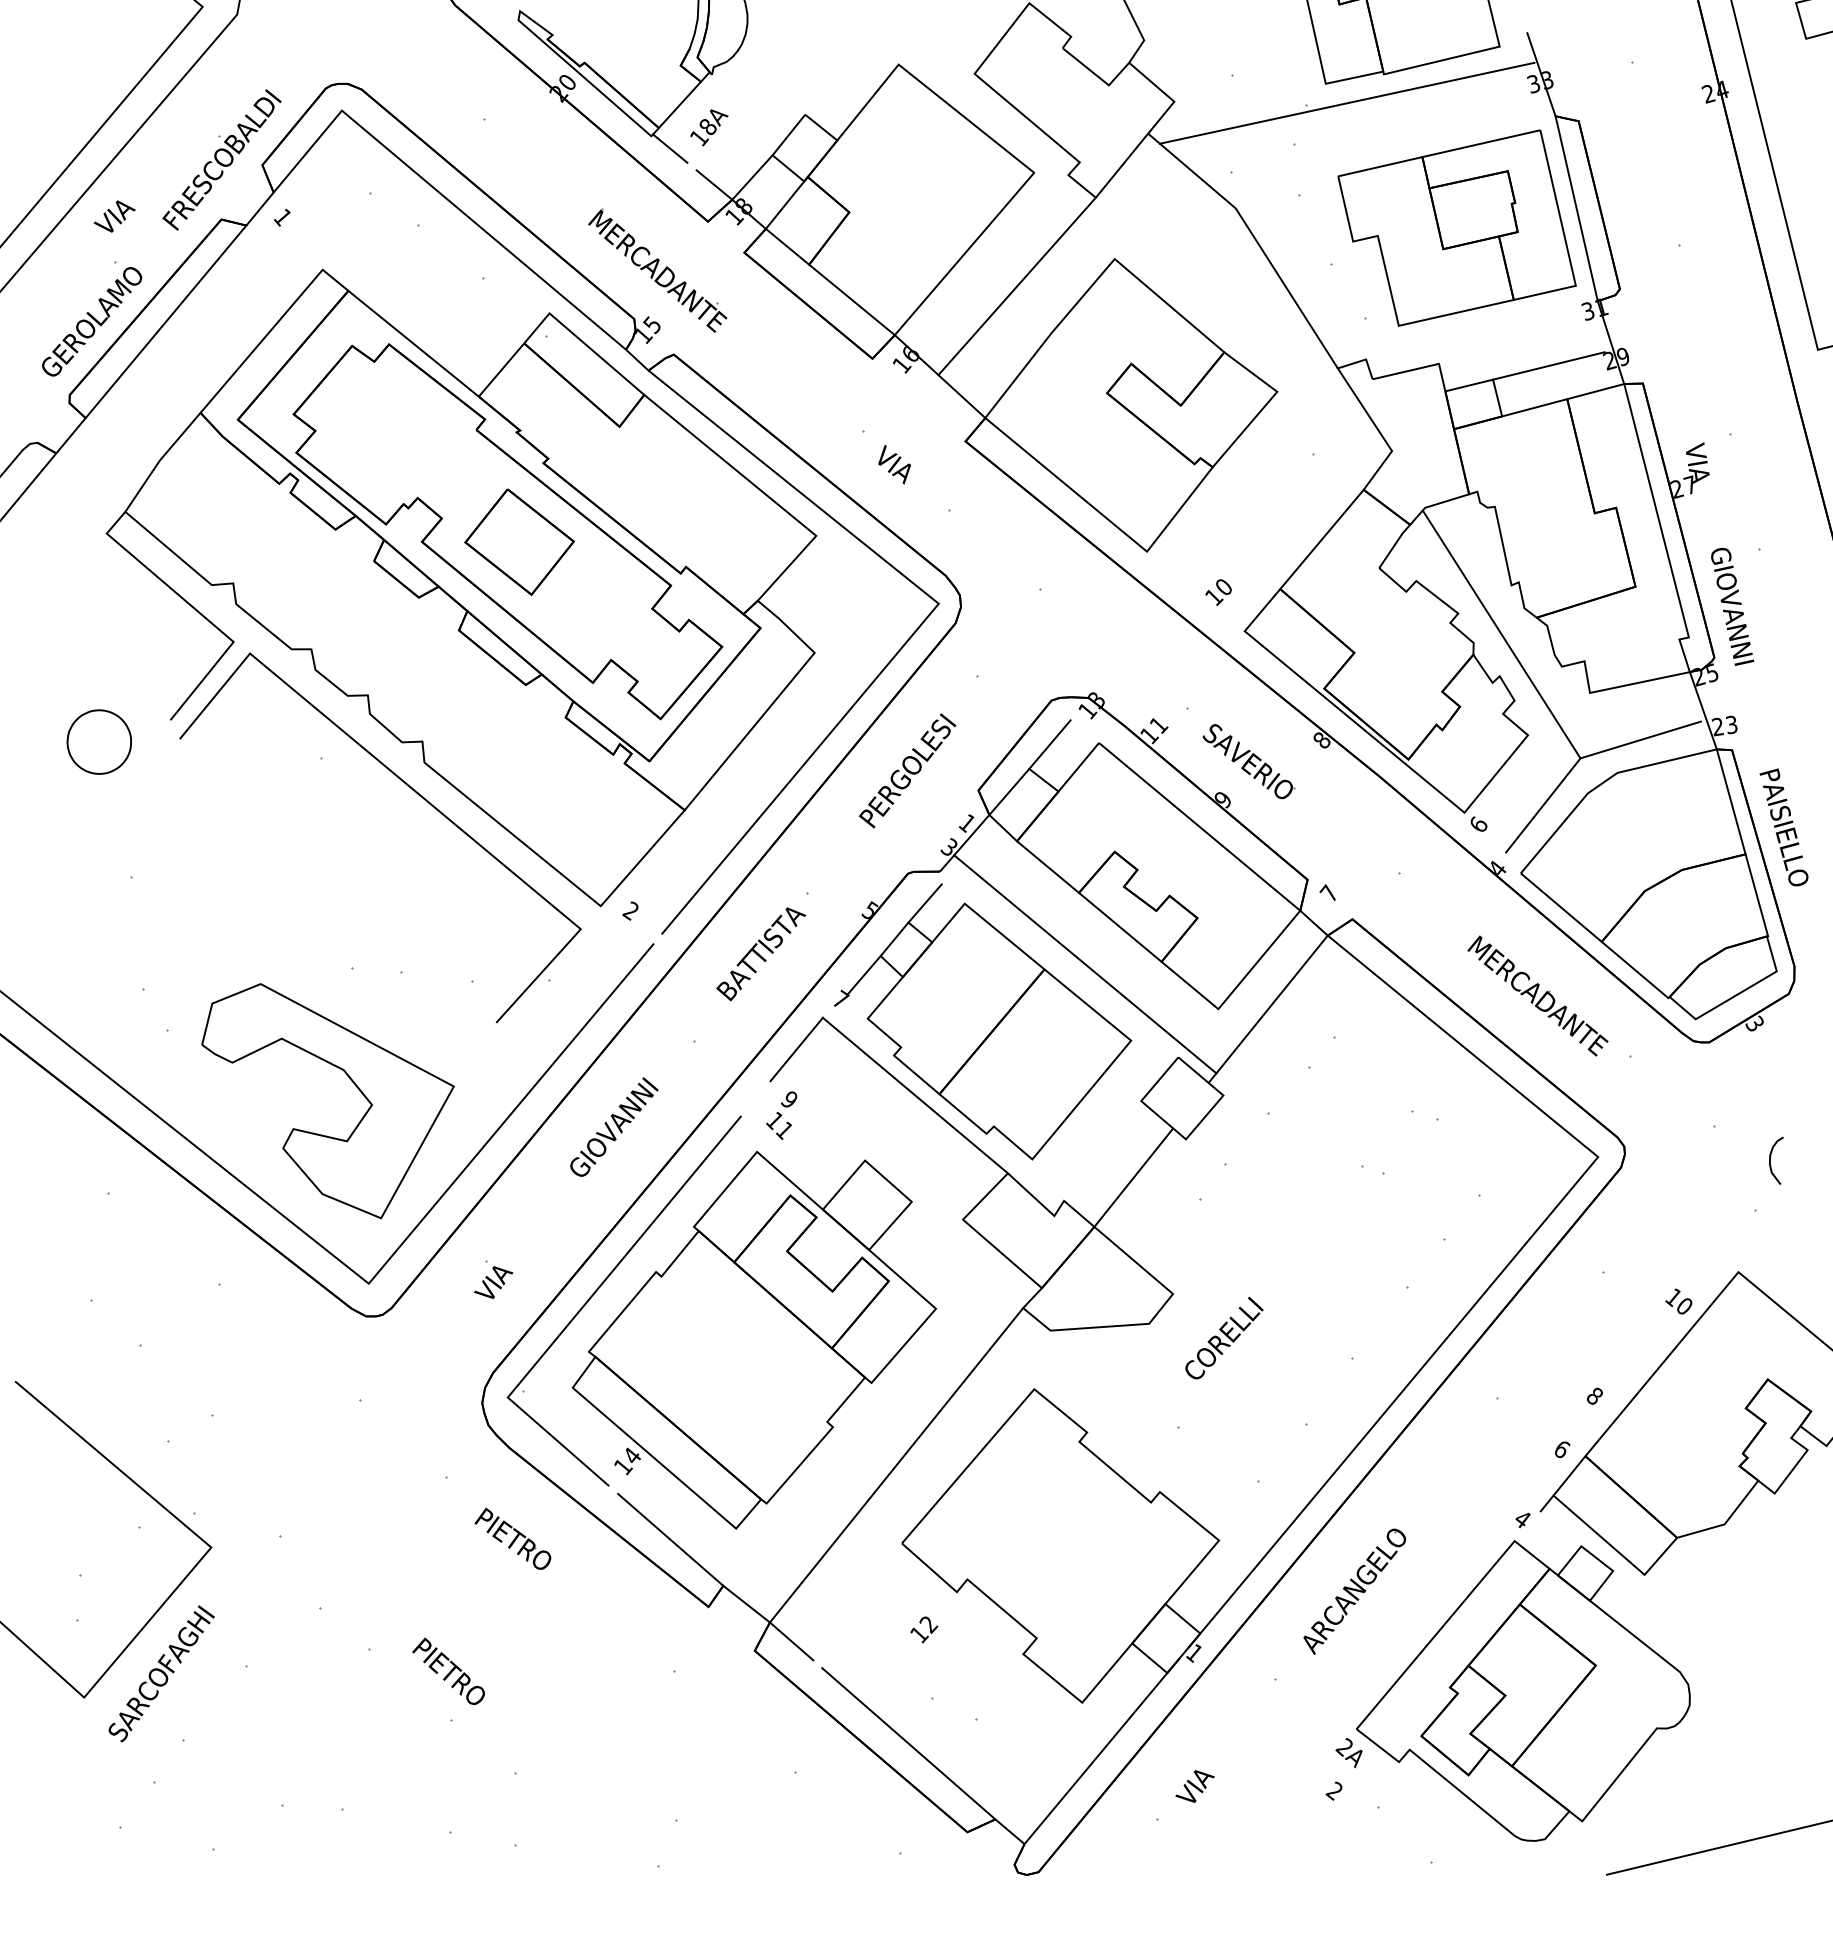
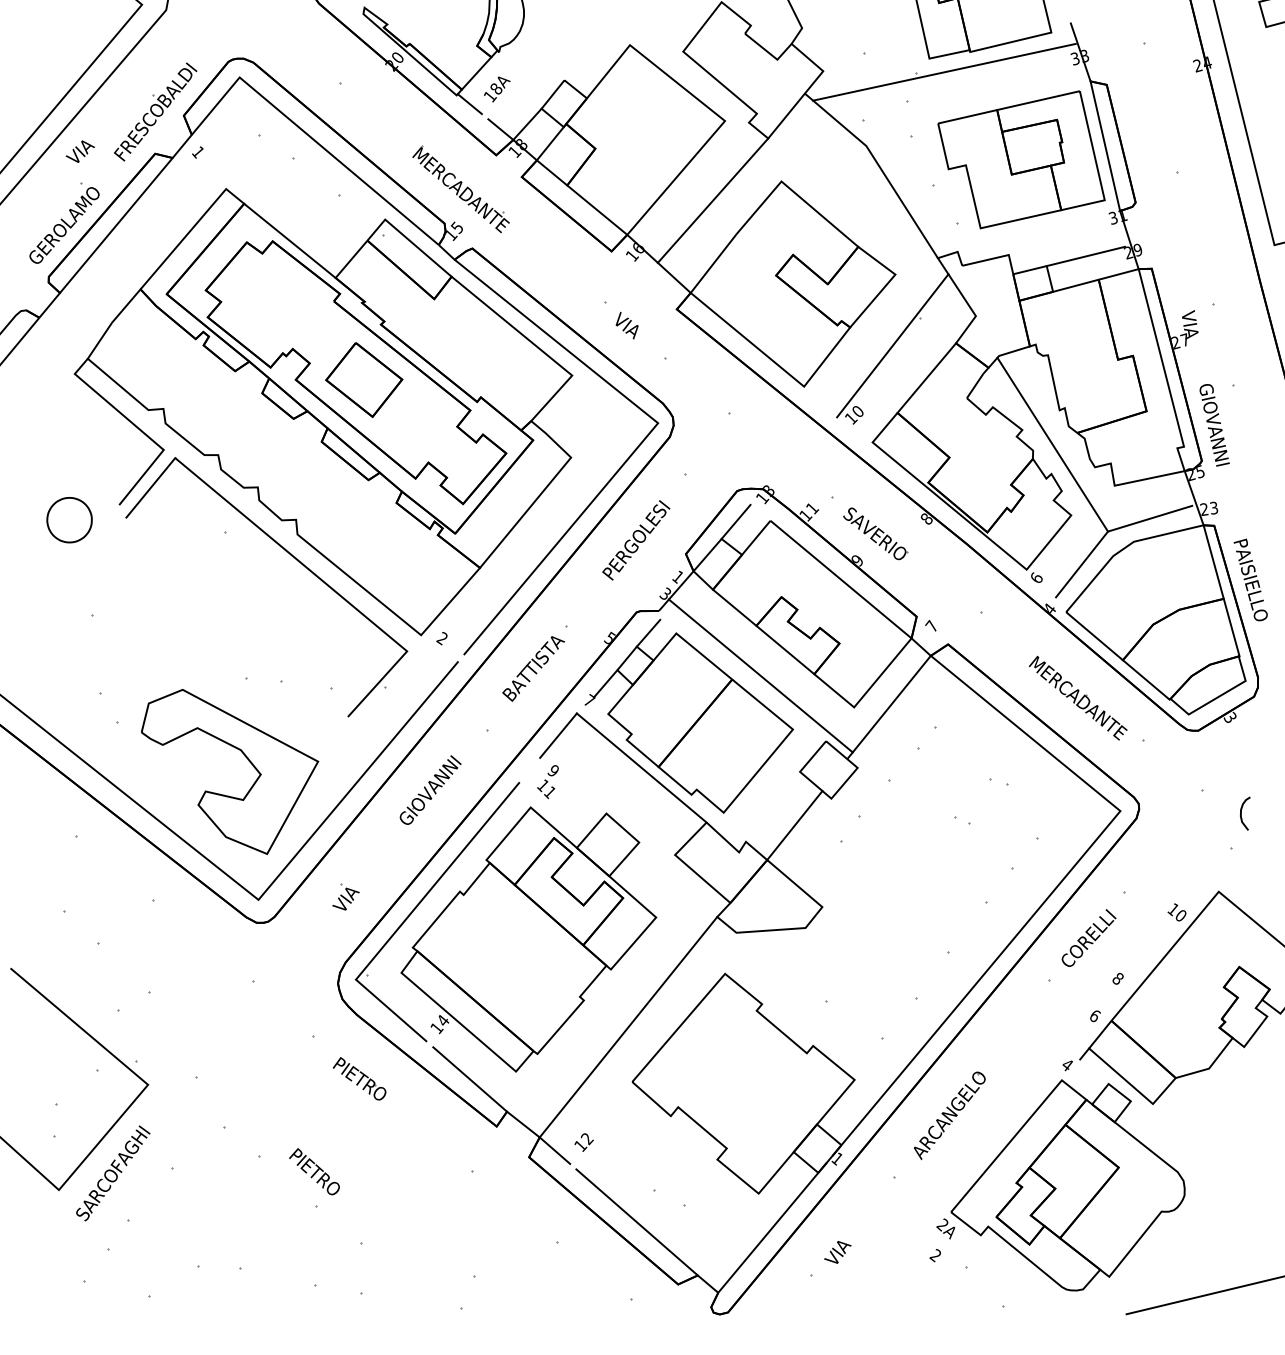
line: (1273, 493) -> (892, 345), added
text: (1224, 1337) -> (1089, 937), moved
text: (924, 1629) -> (584, 1142), moved

